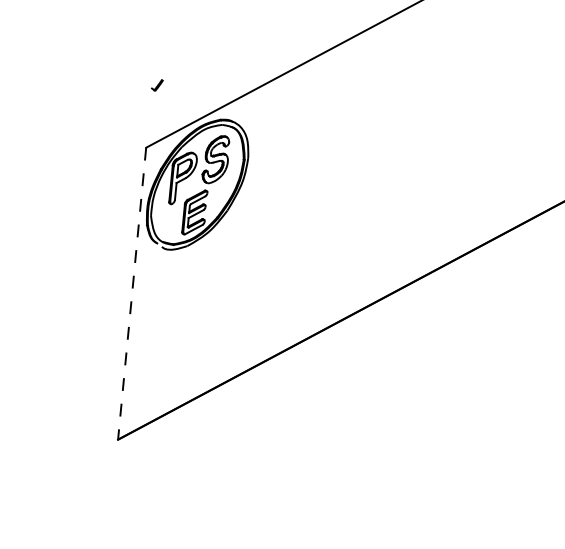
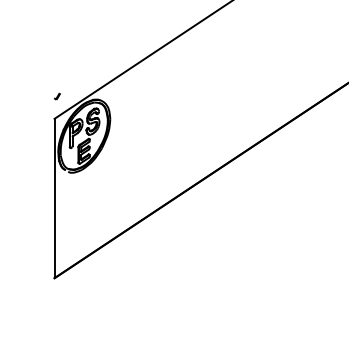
part: (157, 85) -> (57, 96), moved
line: (132, 293) -> (54, 198), dashed -> solid

